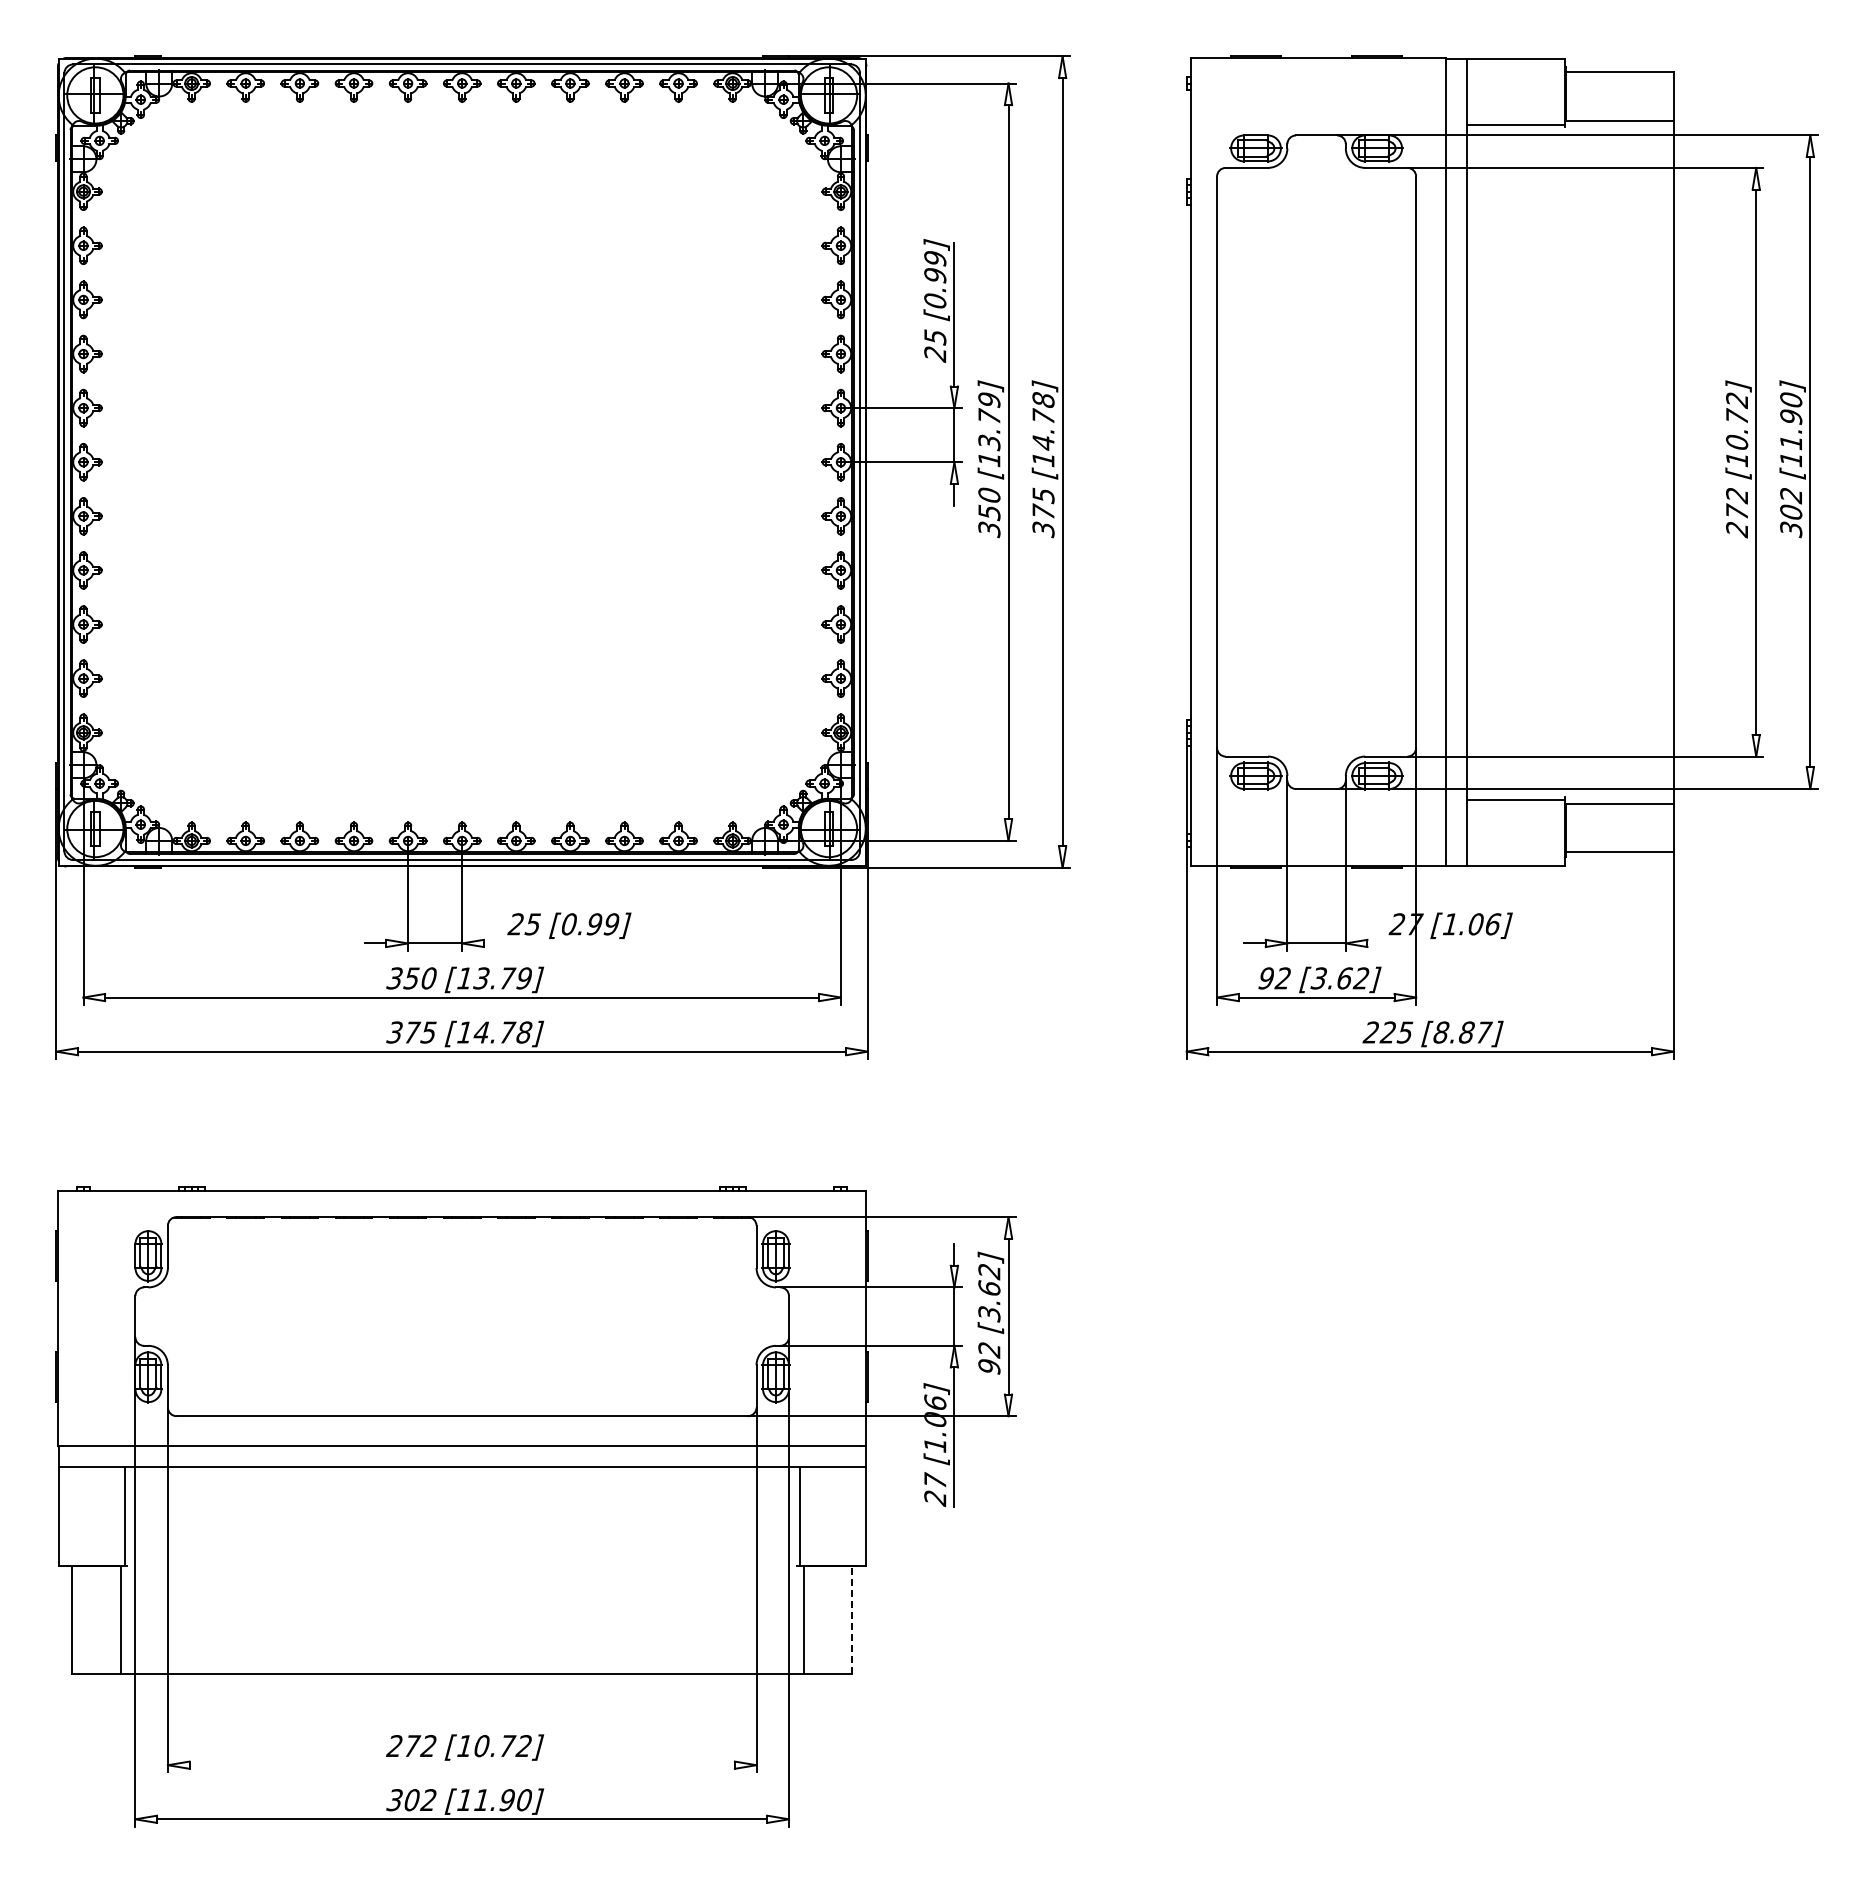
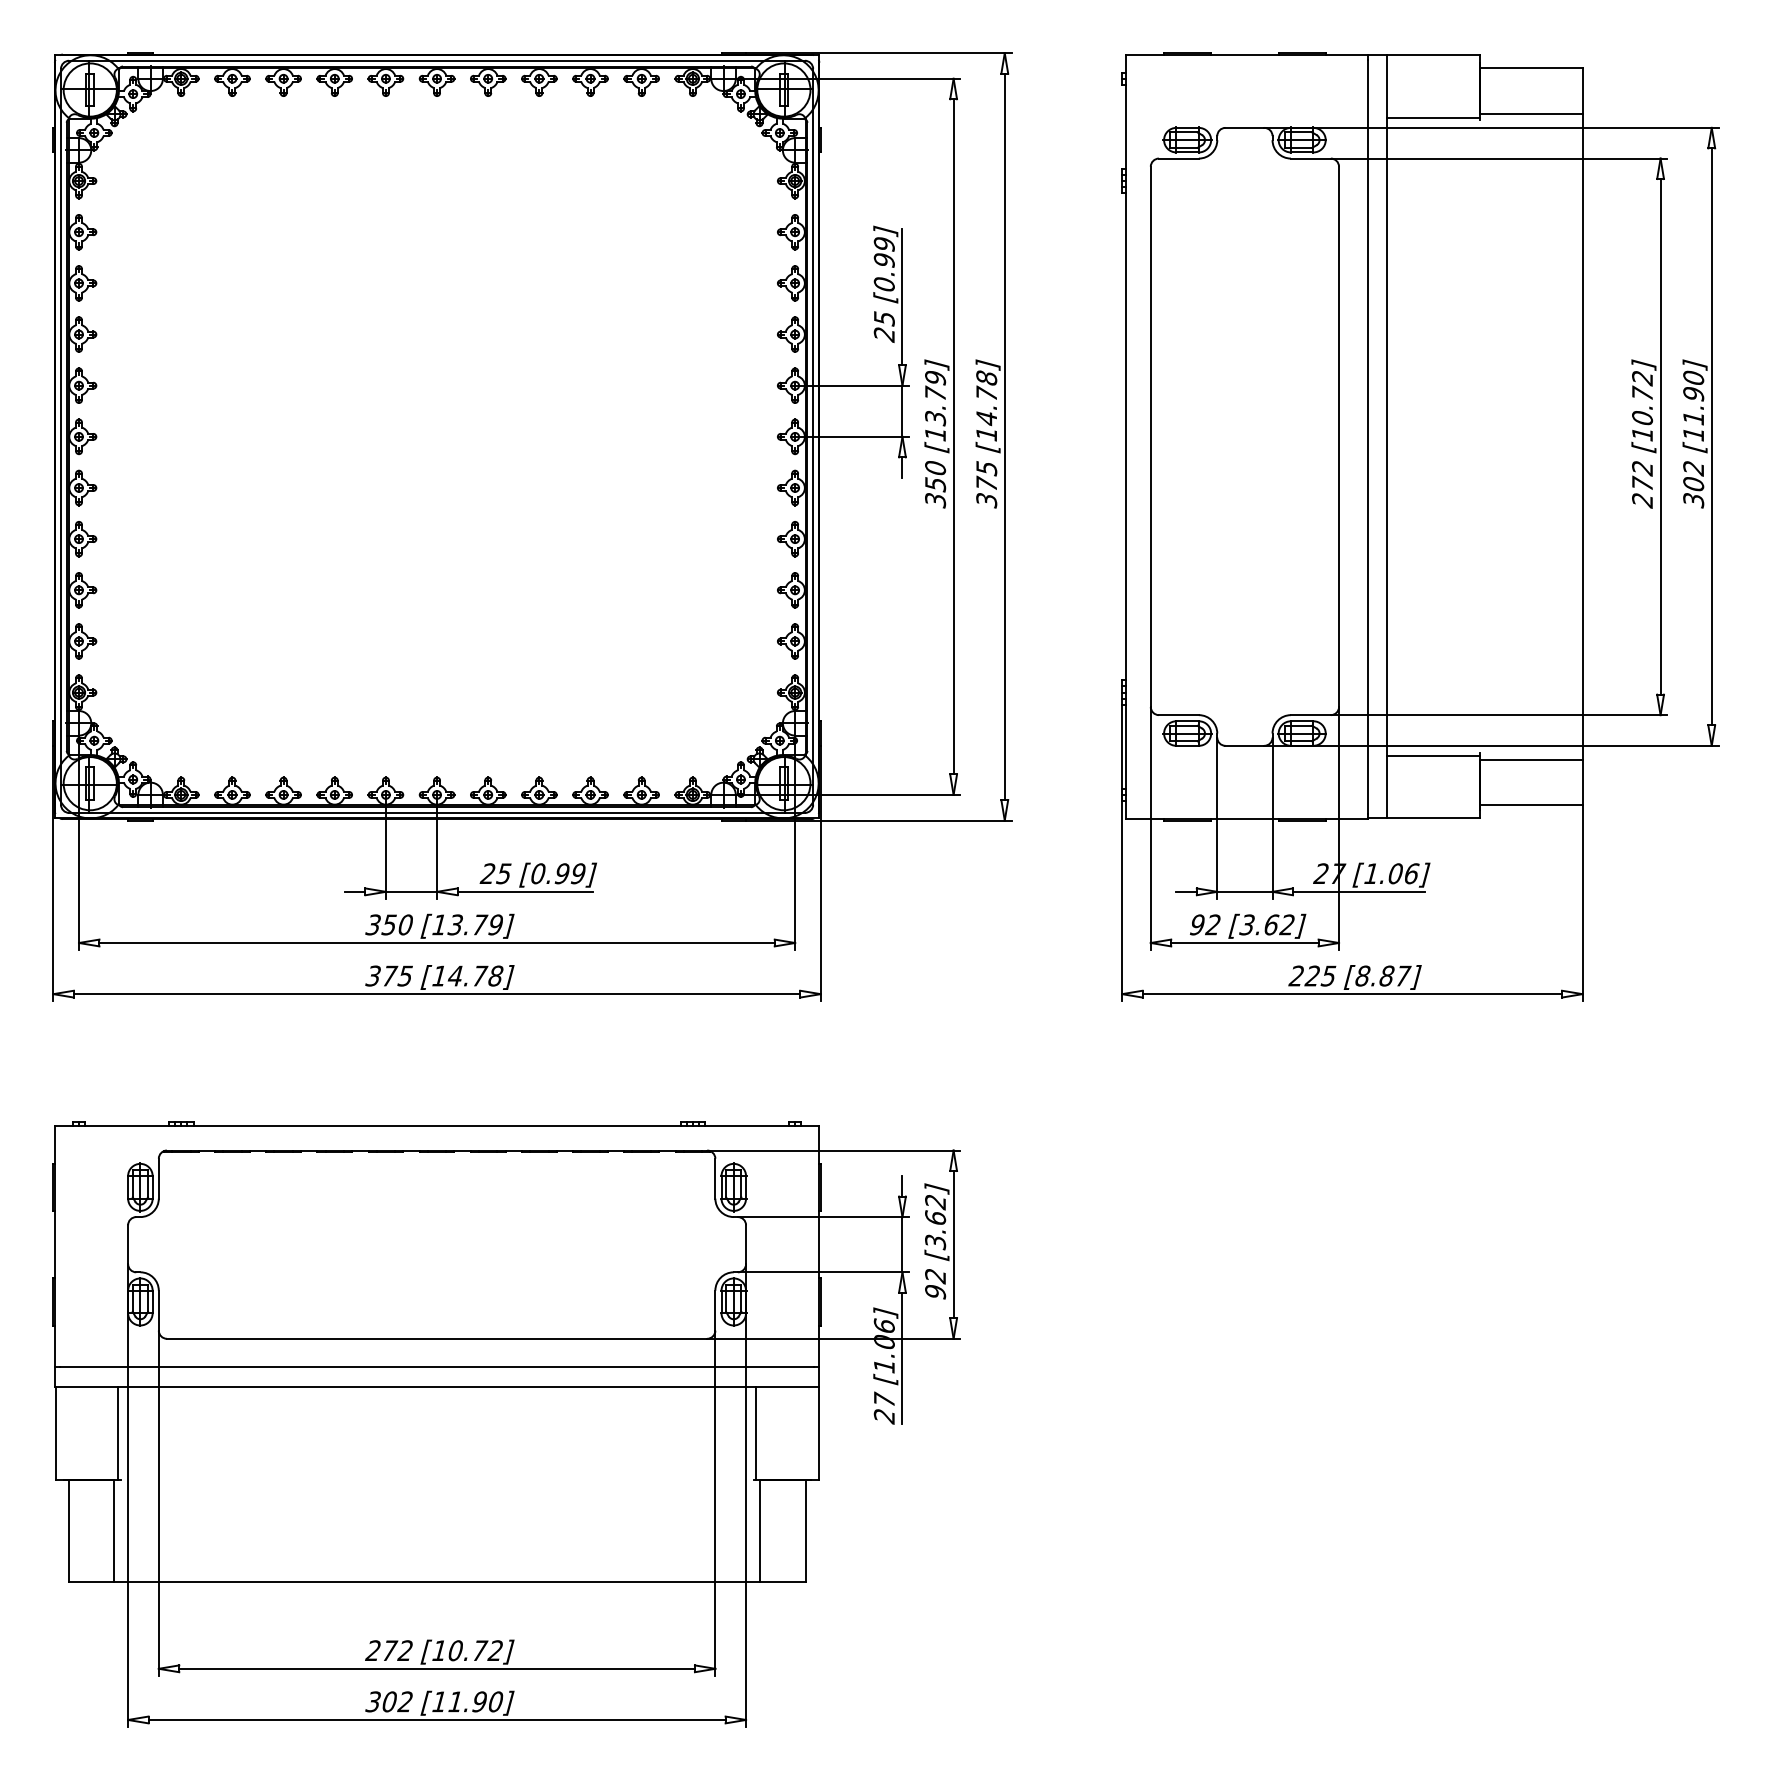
line: (555, 943) -> (525, 891), added
line: (1436, 943) -> (1358, 891), added
line: (851, 1619) -> (805, 1531), dashed -> solid
line: (461, 1765) -> (436, 1669), added

